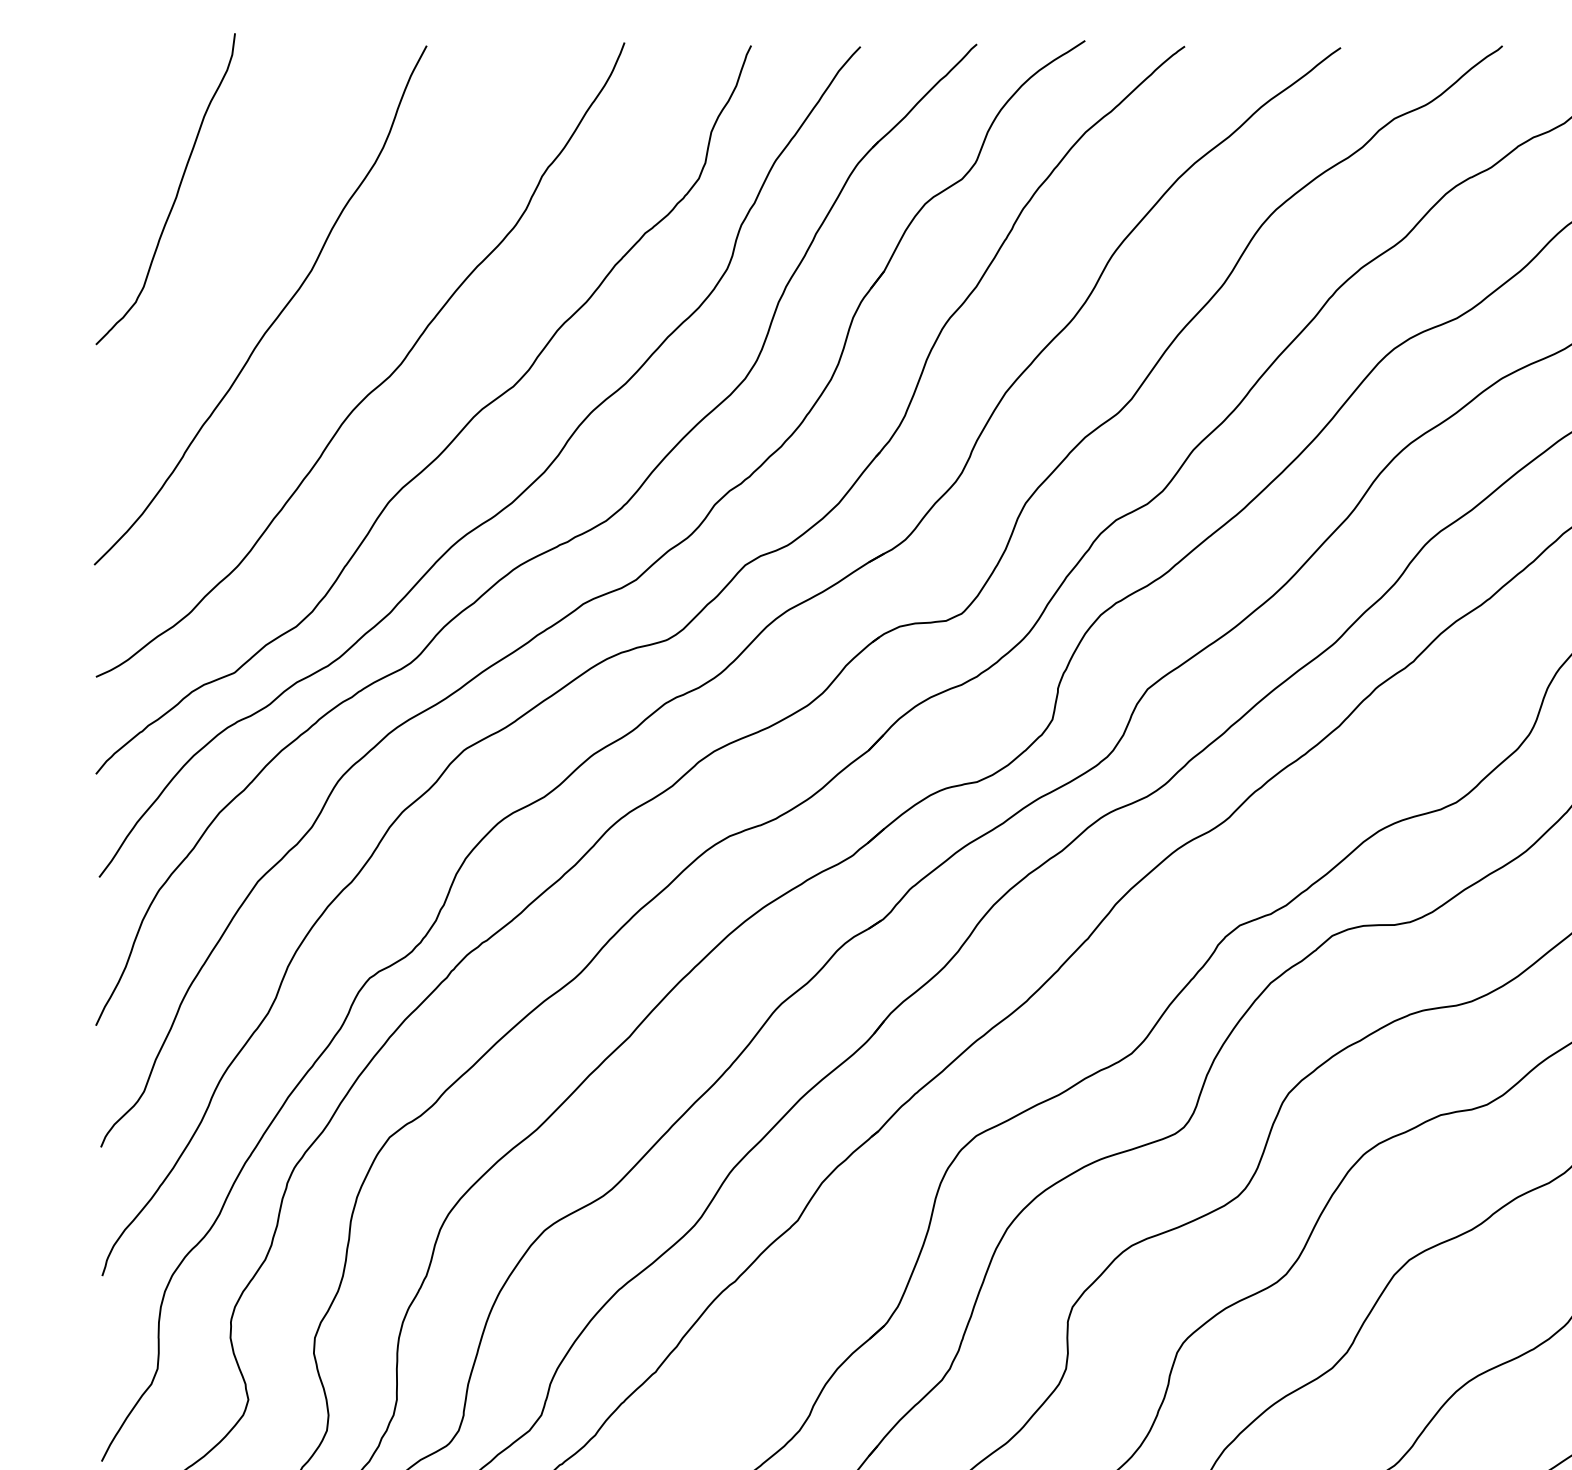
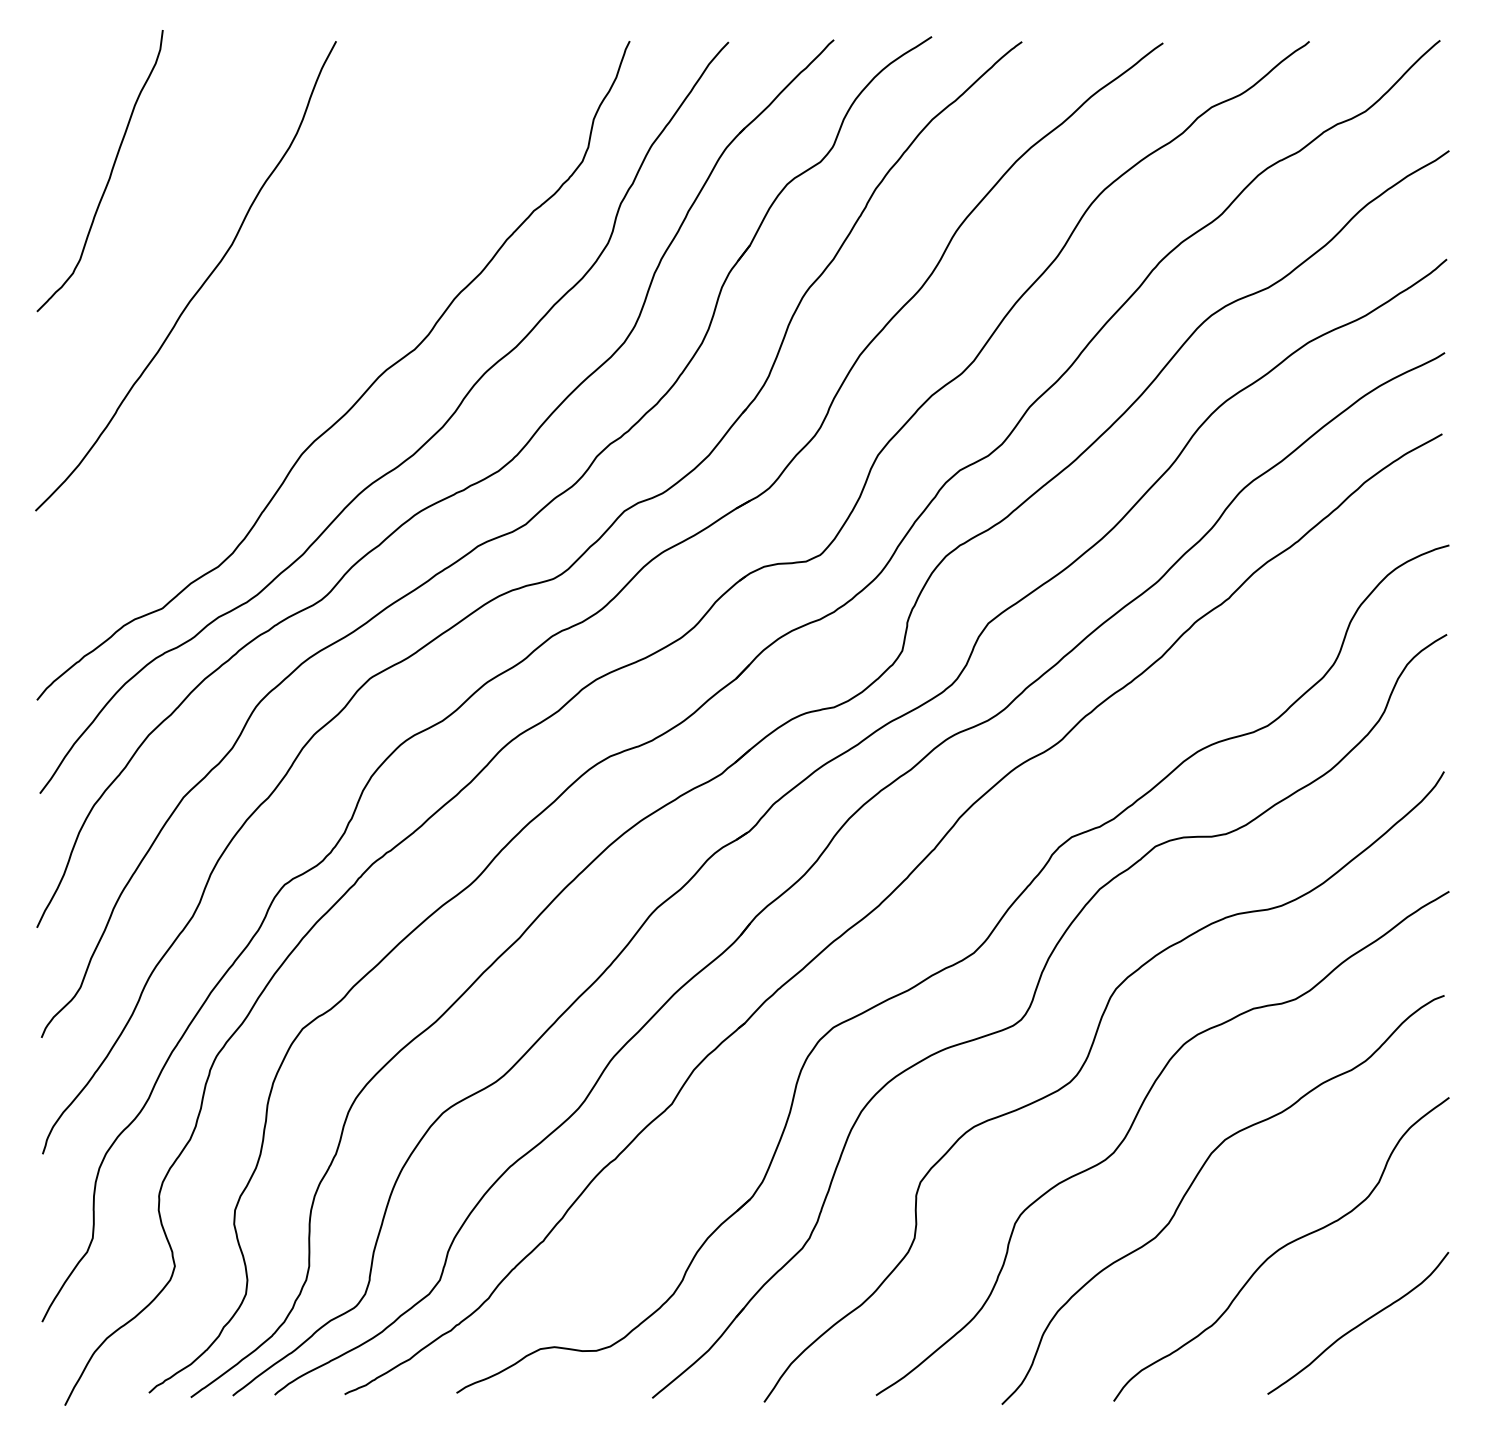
curve: (381, 382) -> (295, 345), removed

